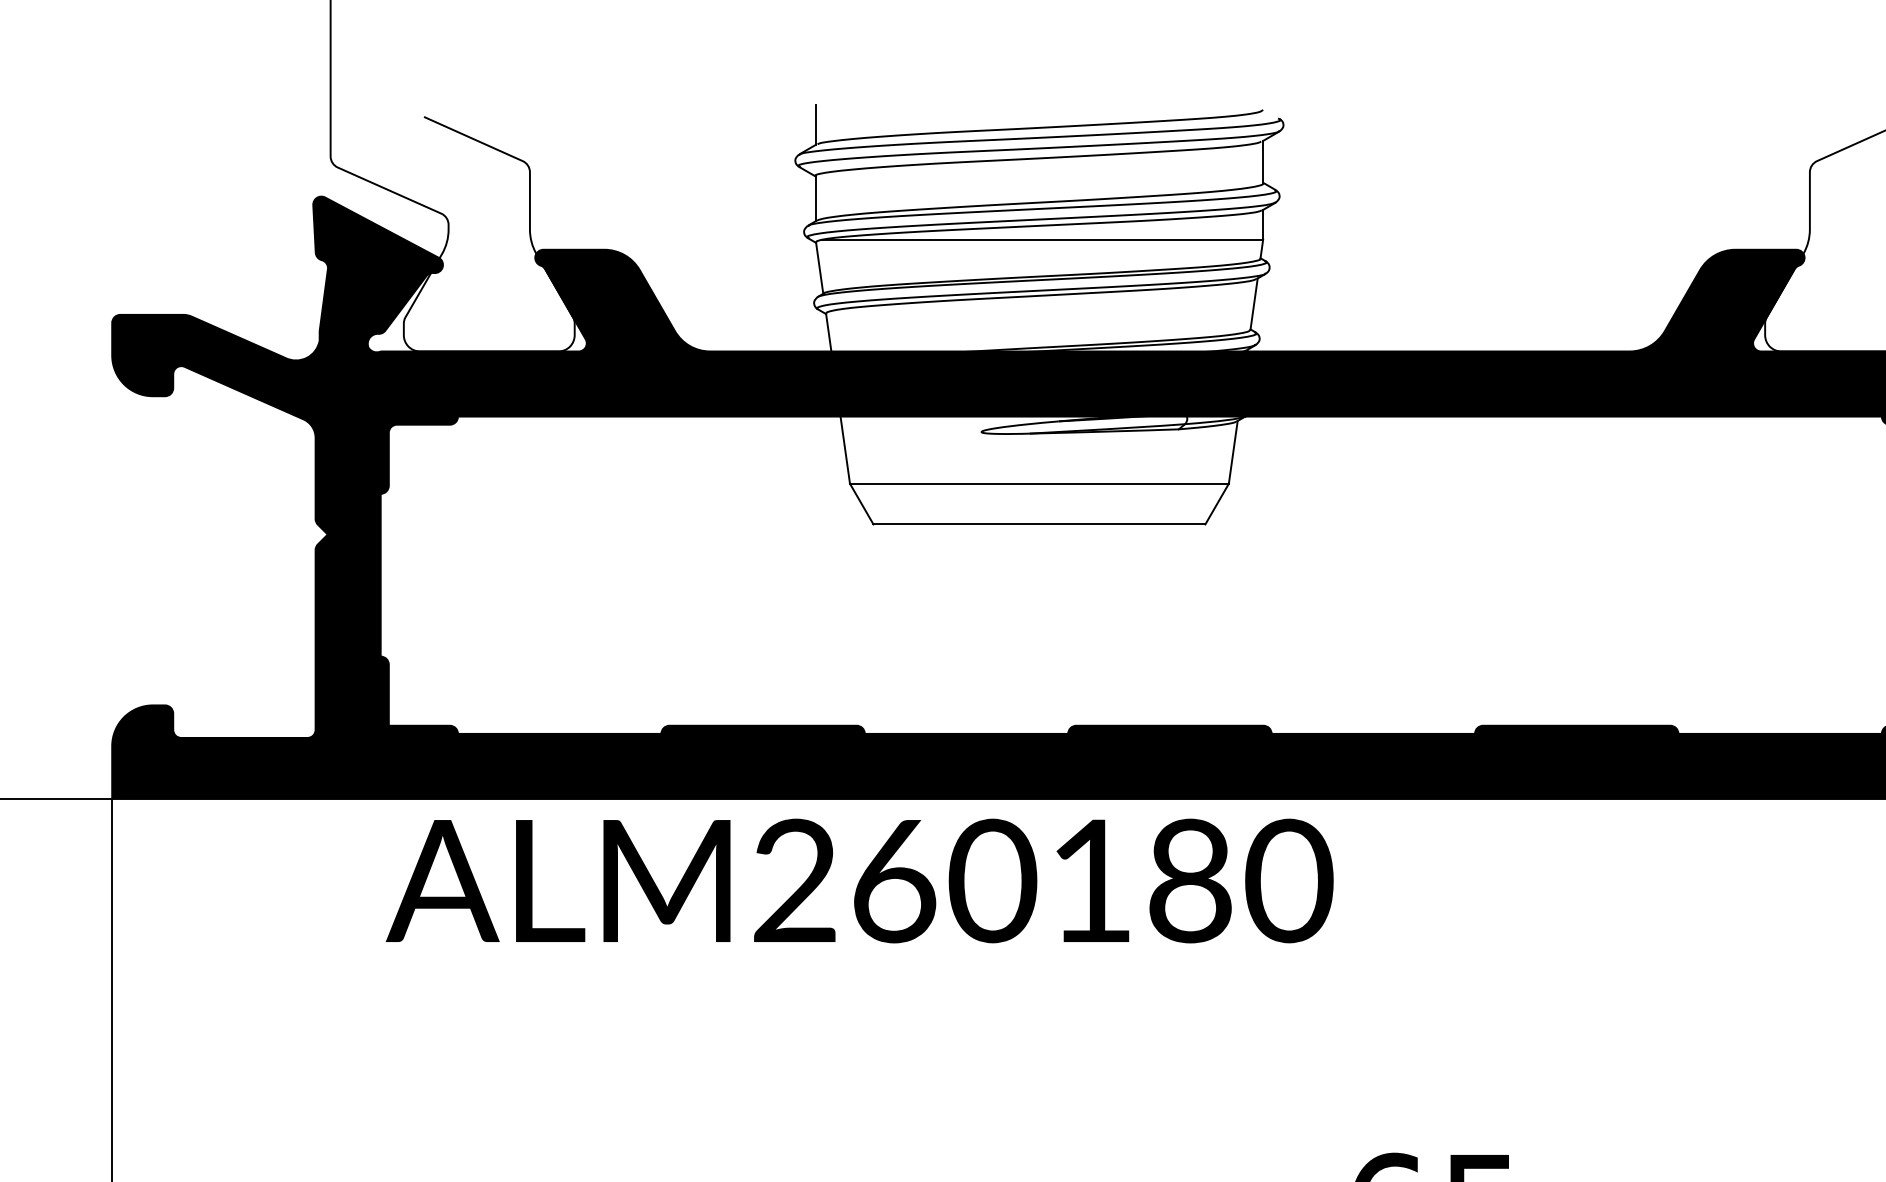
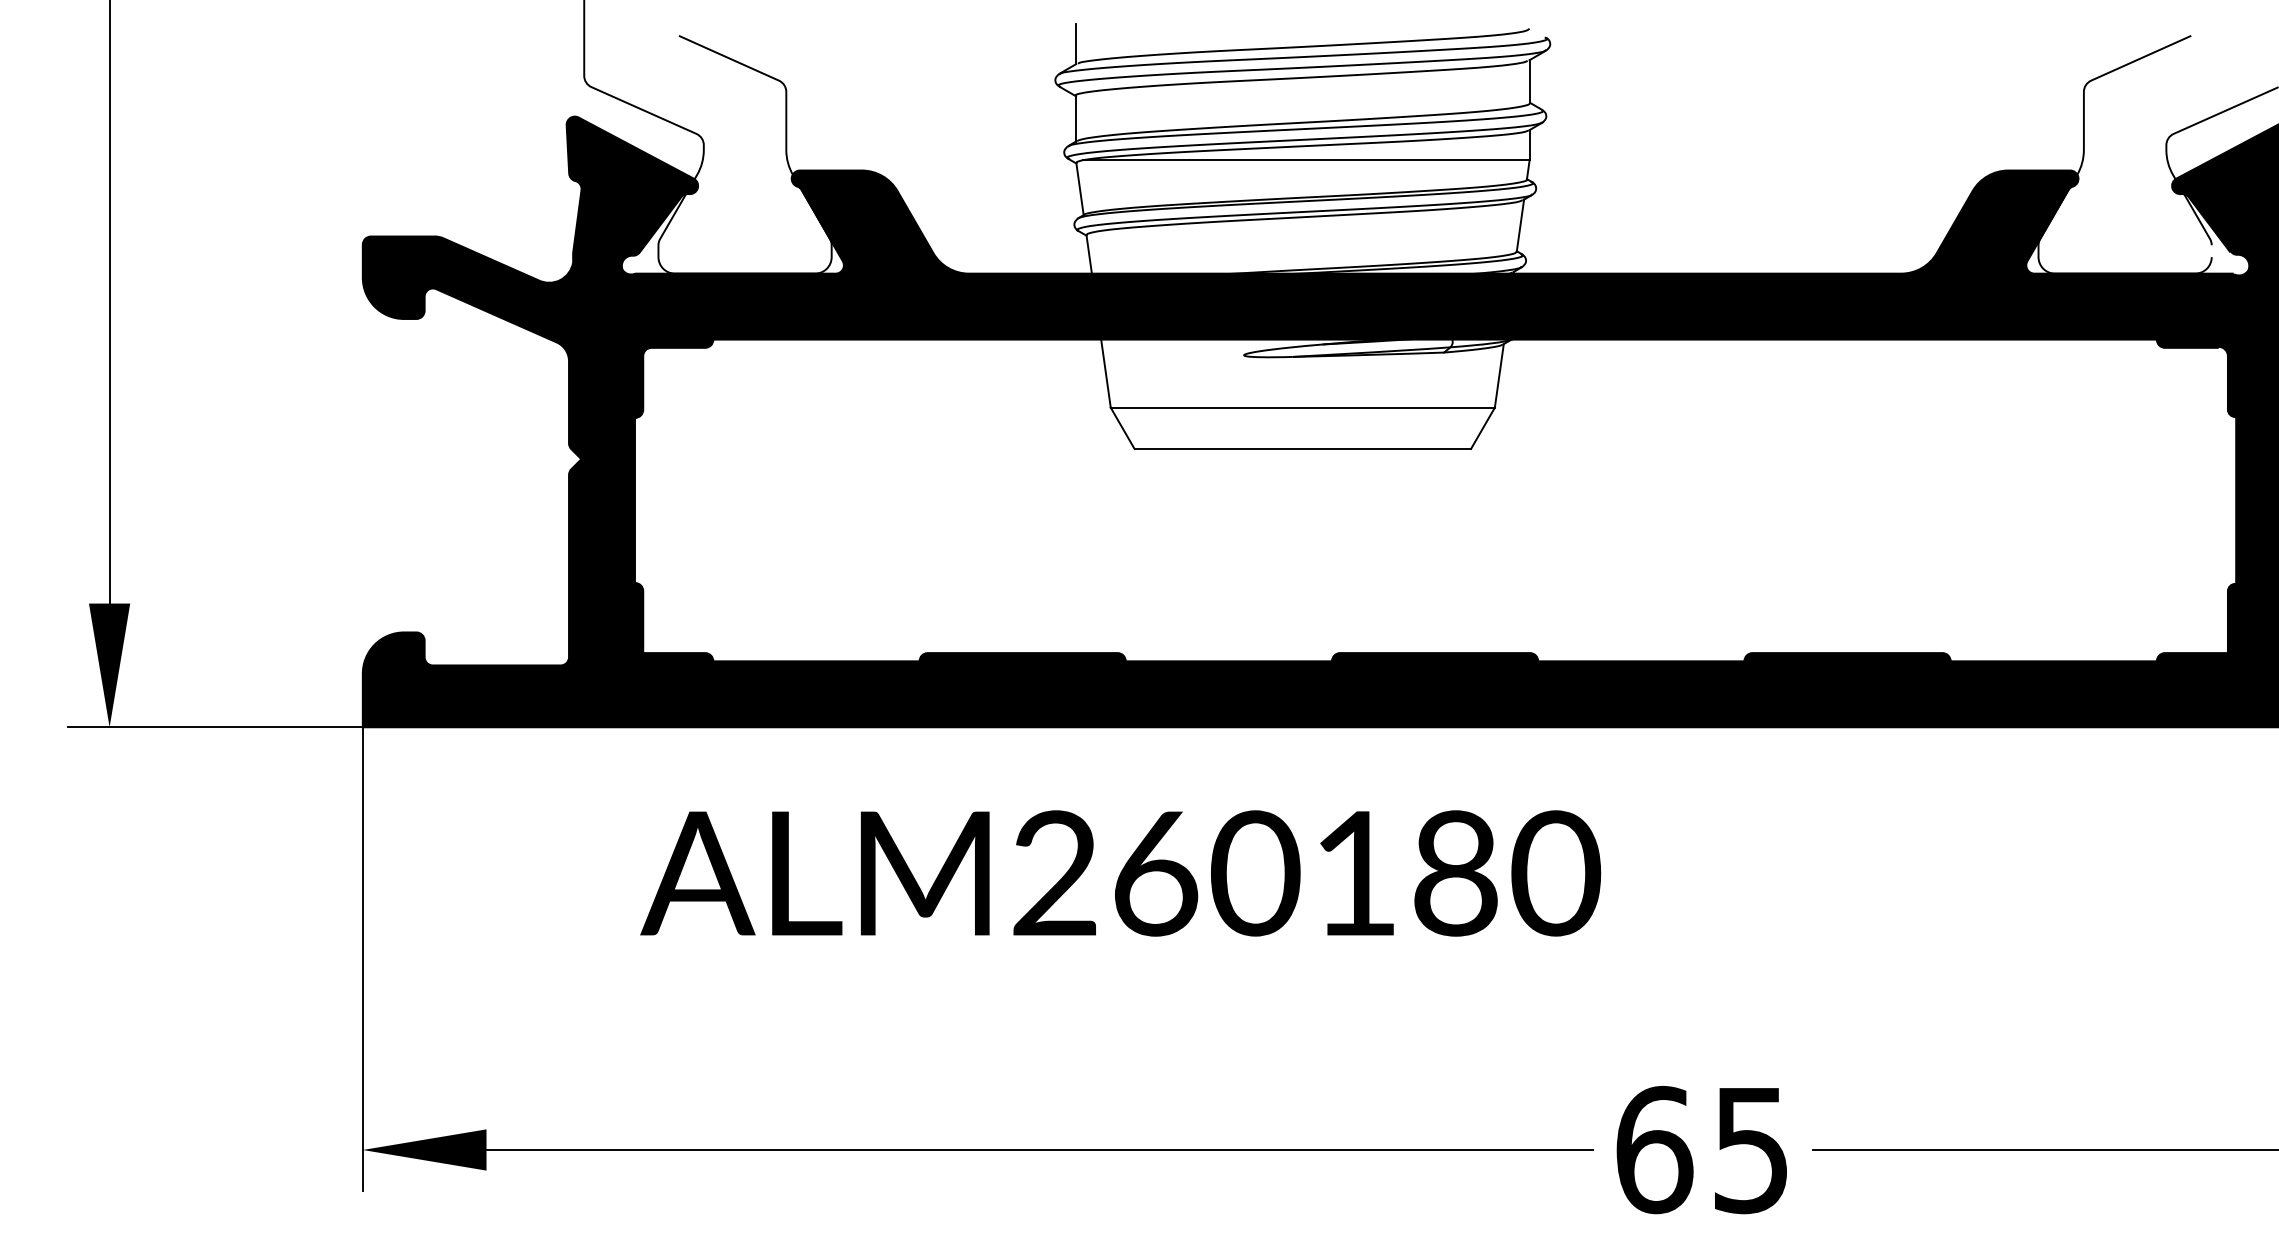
text: (859, 881) -> (1120, 873), moved

